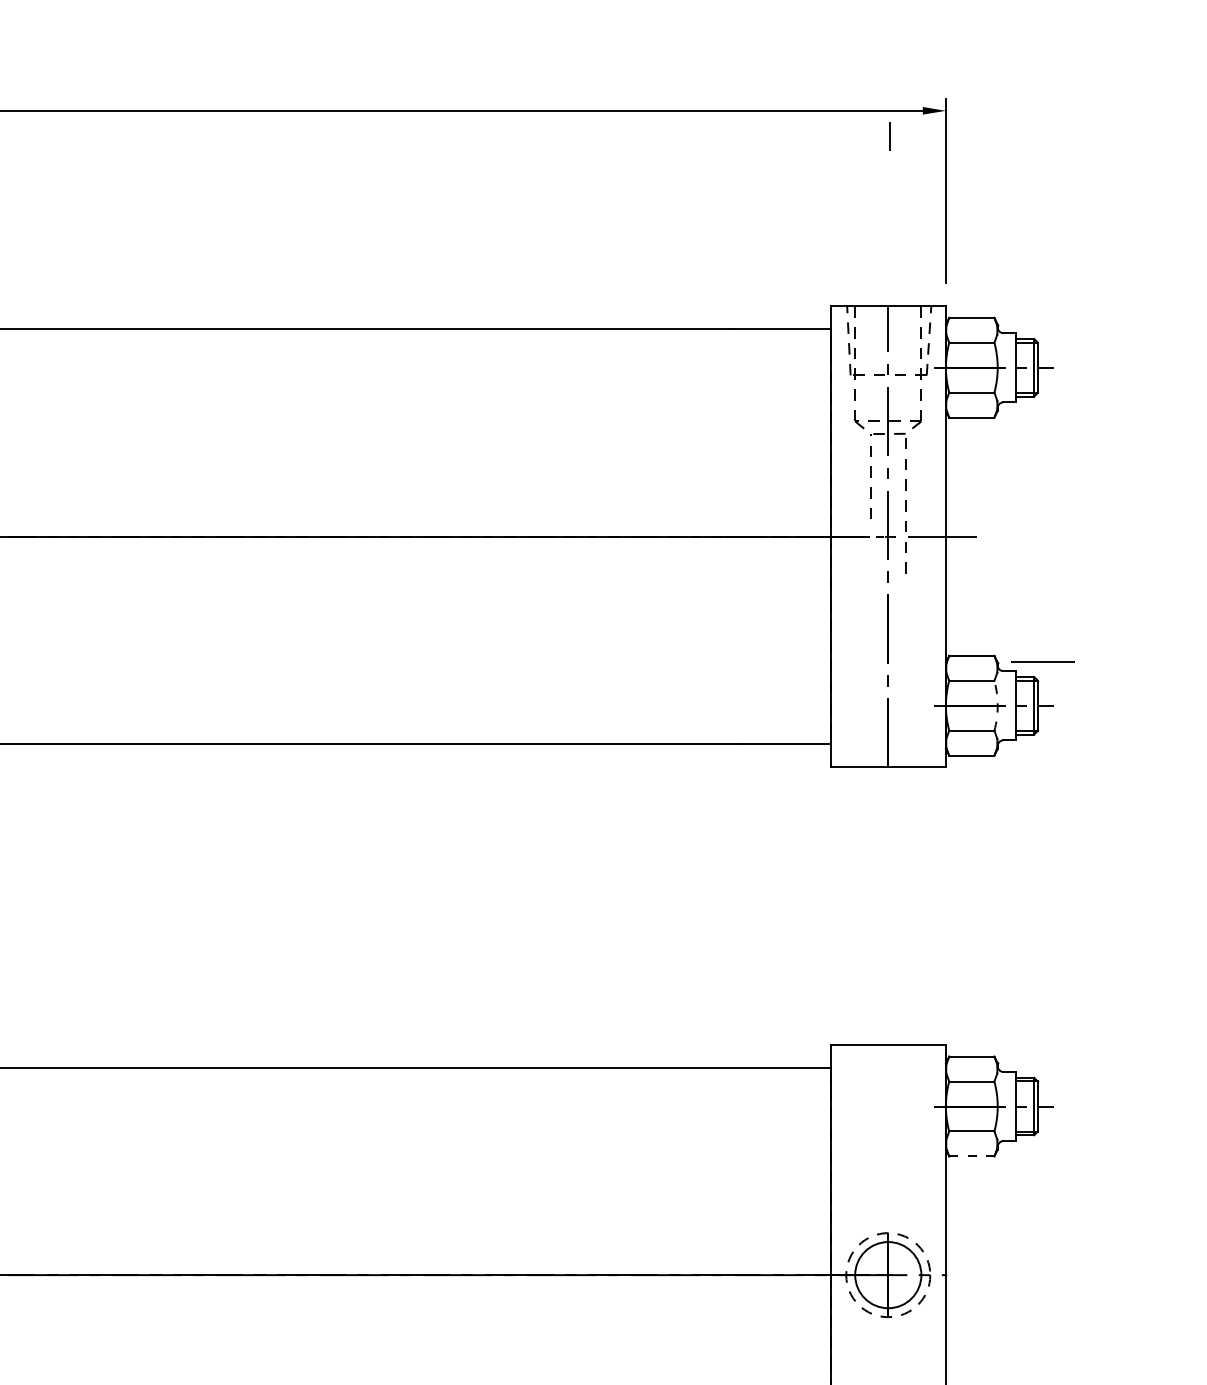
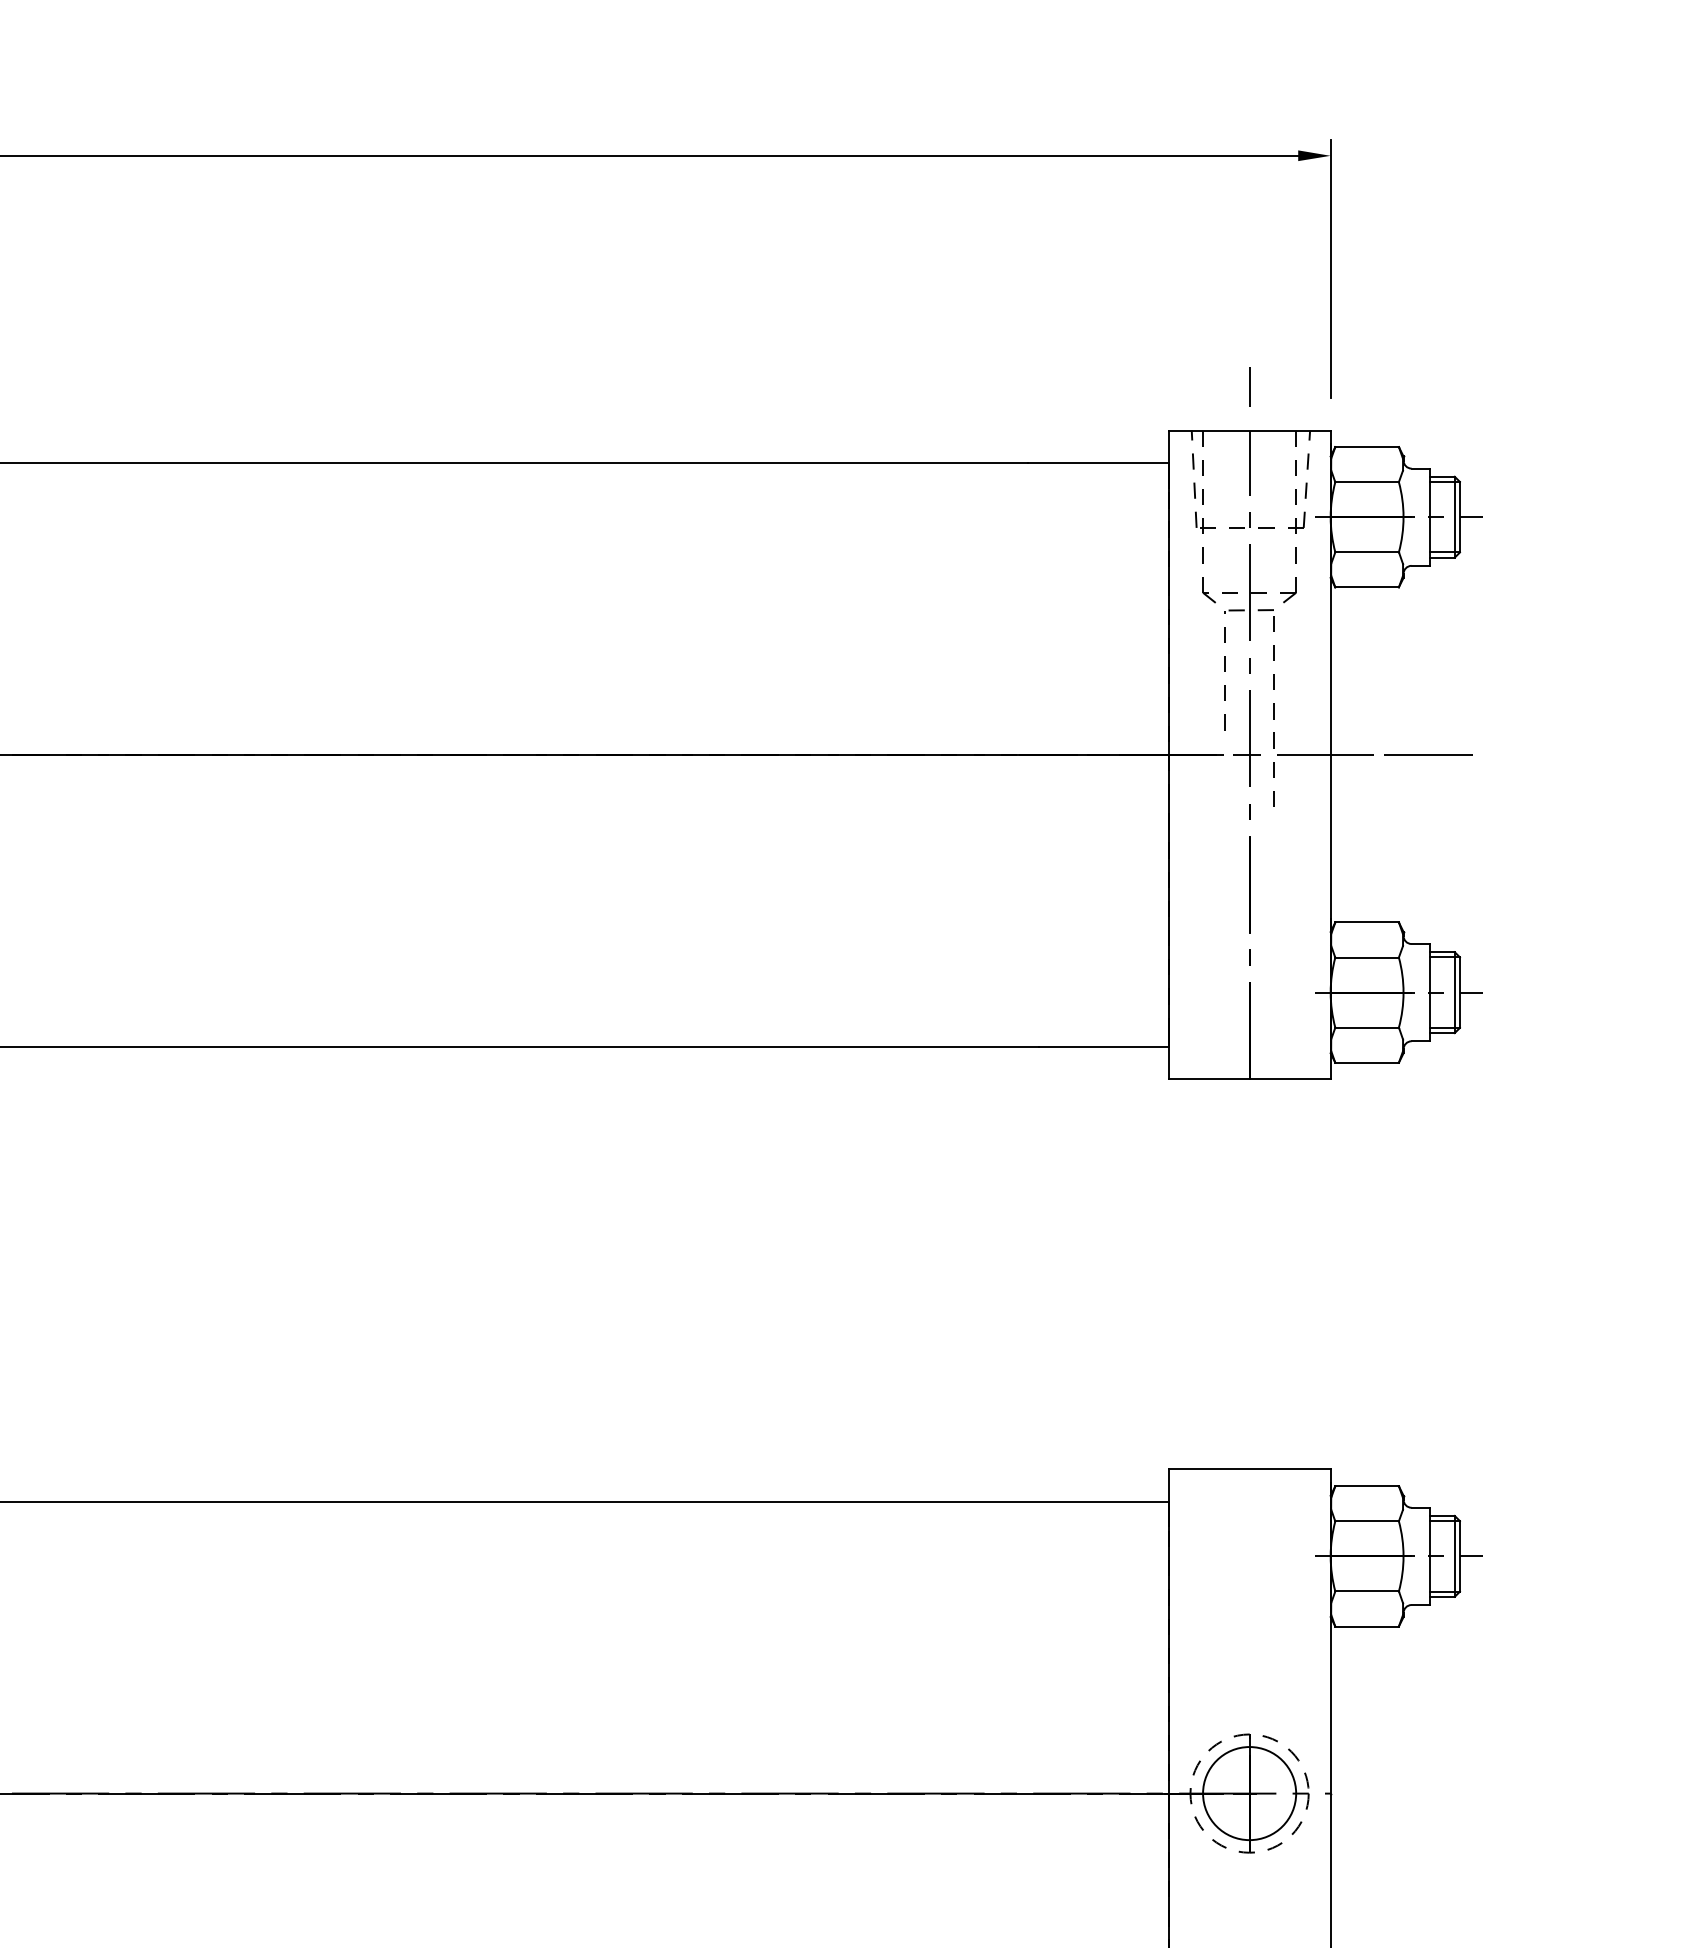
line: (889, 136) -> (1249, 386), moved
line: (1043, 661) -> (1428, 754), moved
arc: (997, 705) -> (1403, 992), dashed -> solid
line: (972, 1156) -> (1367, 1626), dashed -> solid

